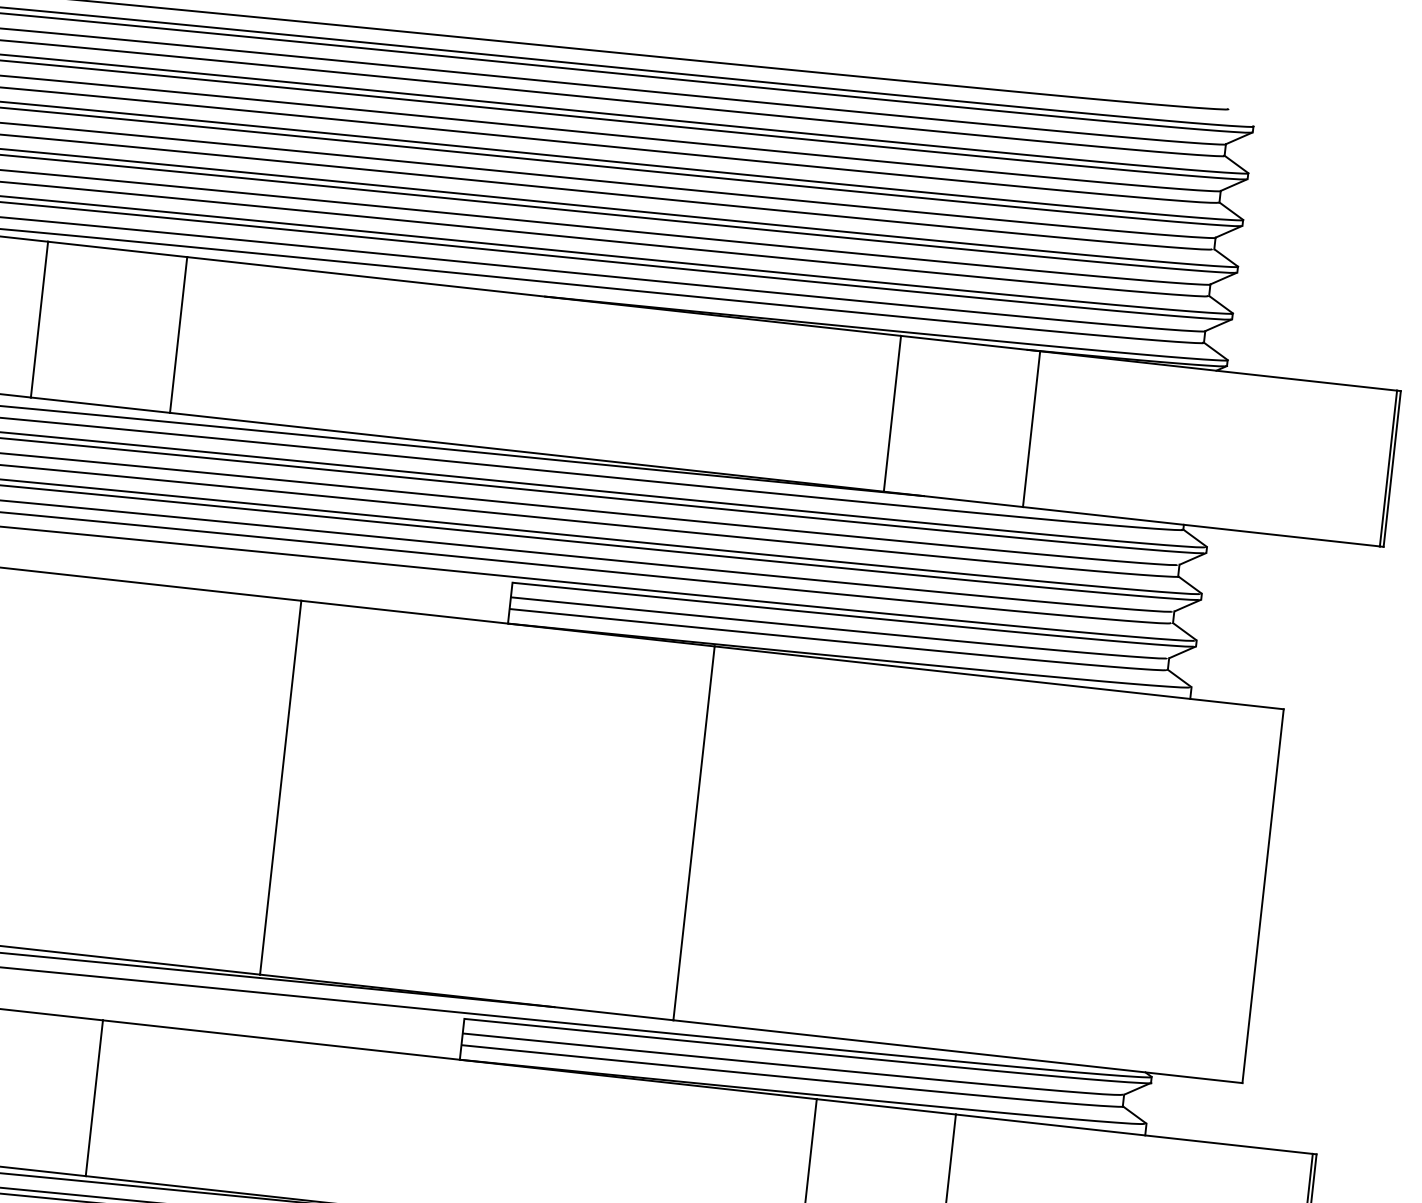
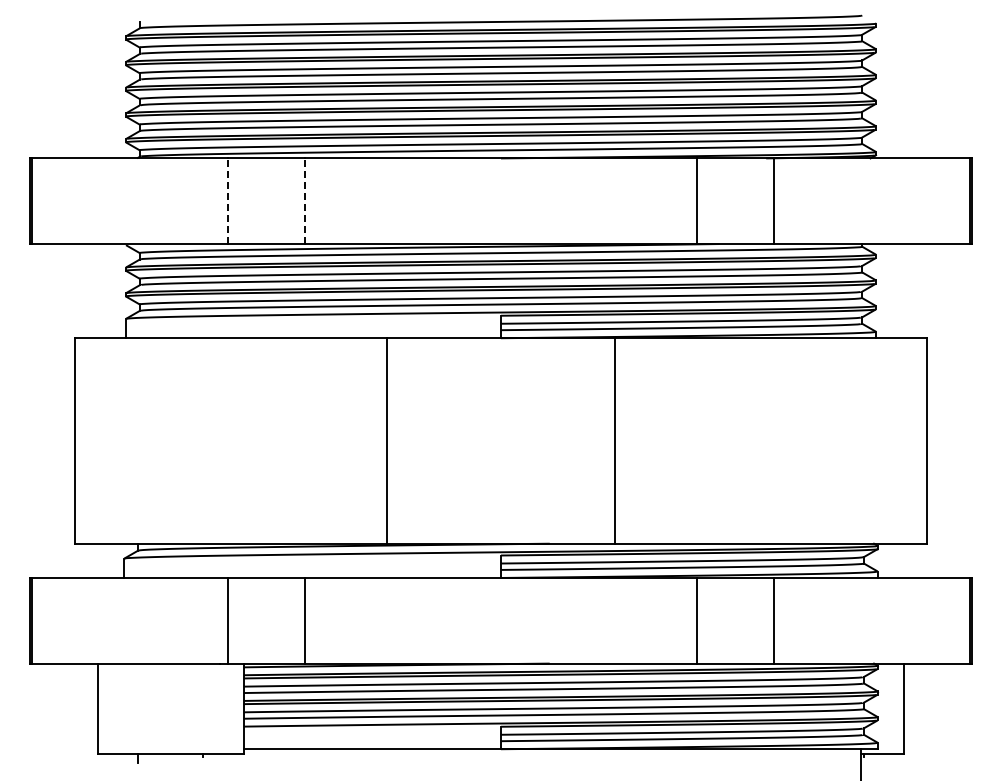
line: (39, 320) -> (228, 201), solid -> dashed
line: (178, 335) -> (304, 201), solid -> dashed

